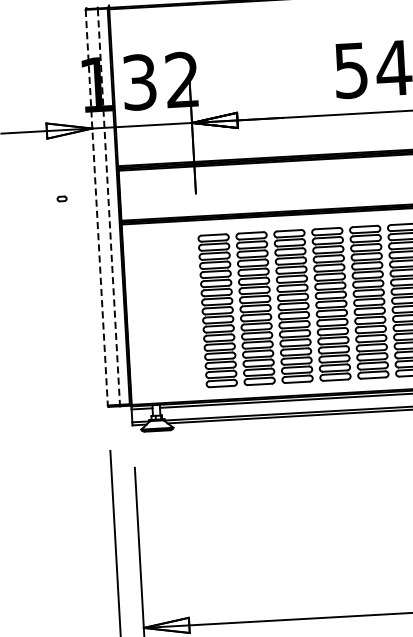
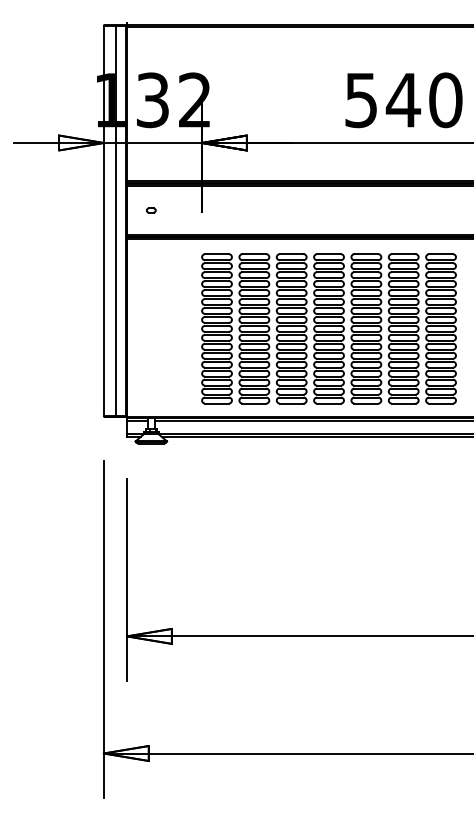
part: (62, 198) -> (151, 210), moved
line: (108, 206) -> (115, 220), dashed -> solid
line: (96, 207) -> (103, 220), dashed -> solid

